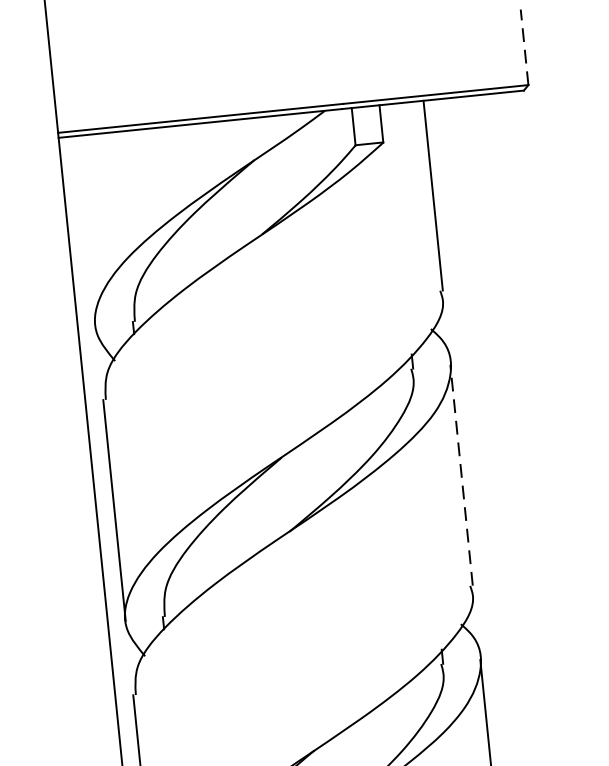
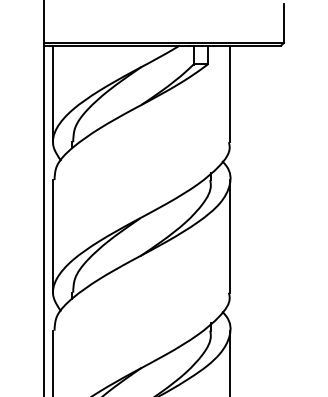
line: (523, 46) -> (283, 23), dashed -> solid
line: (86, 230) -> (53, 93), added
line: (462, 473) -> (230, 235), dashed -> solid

